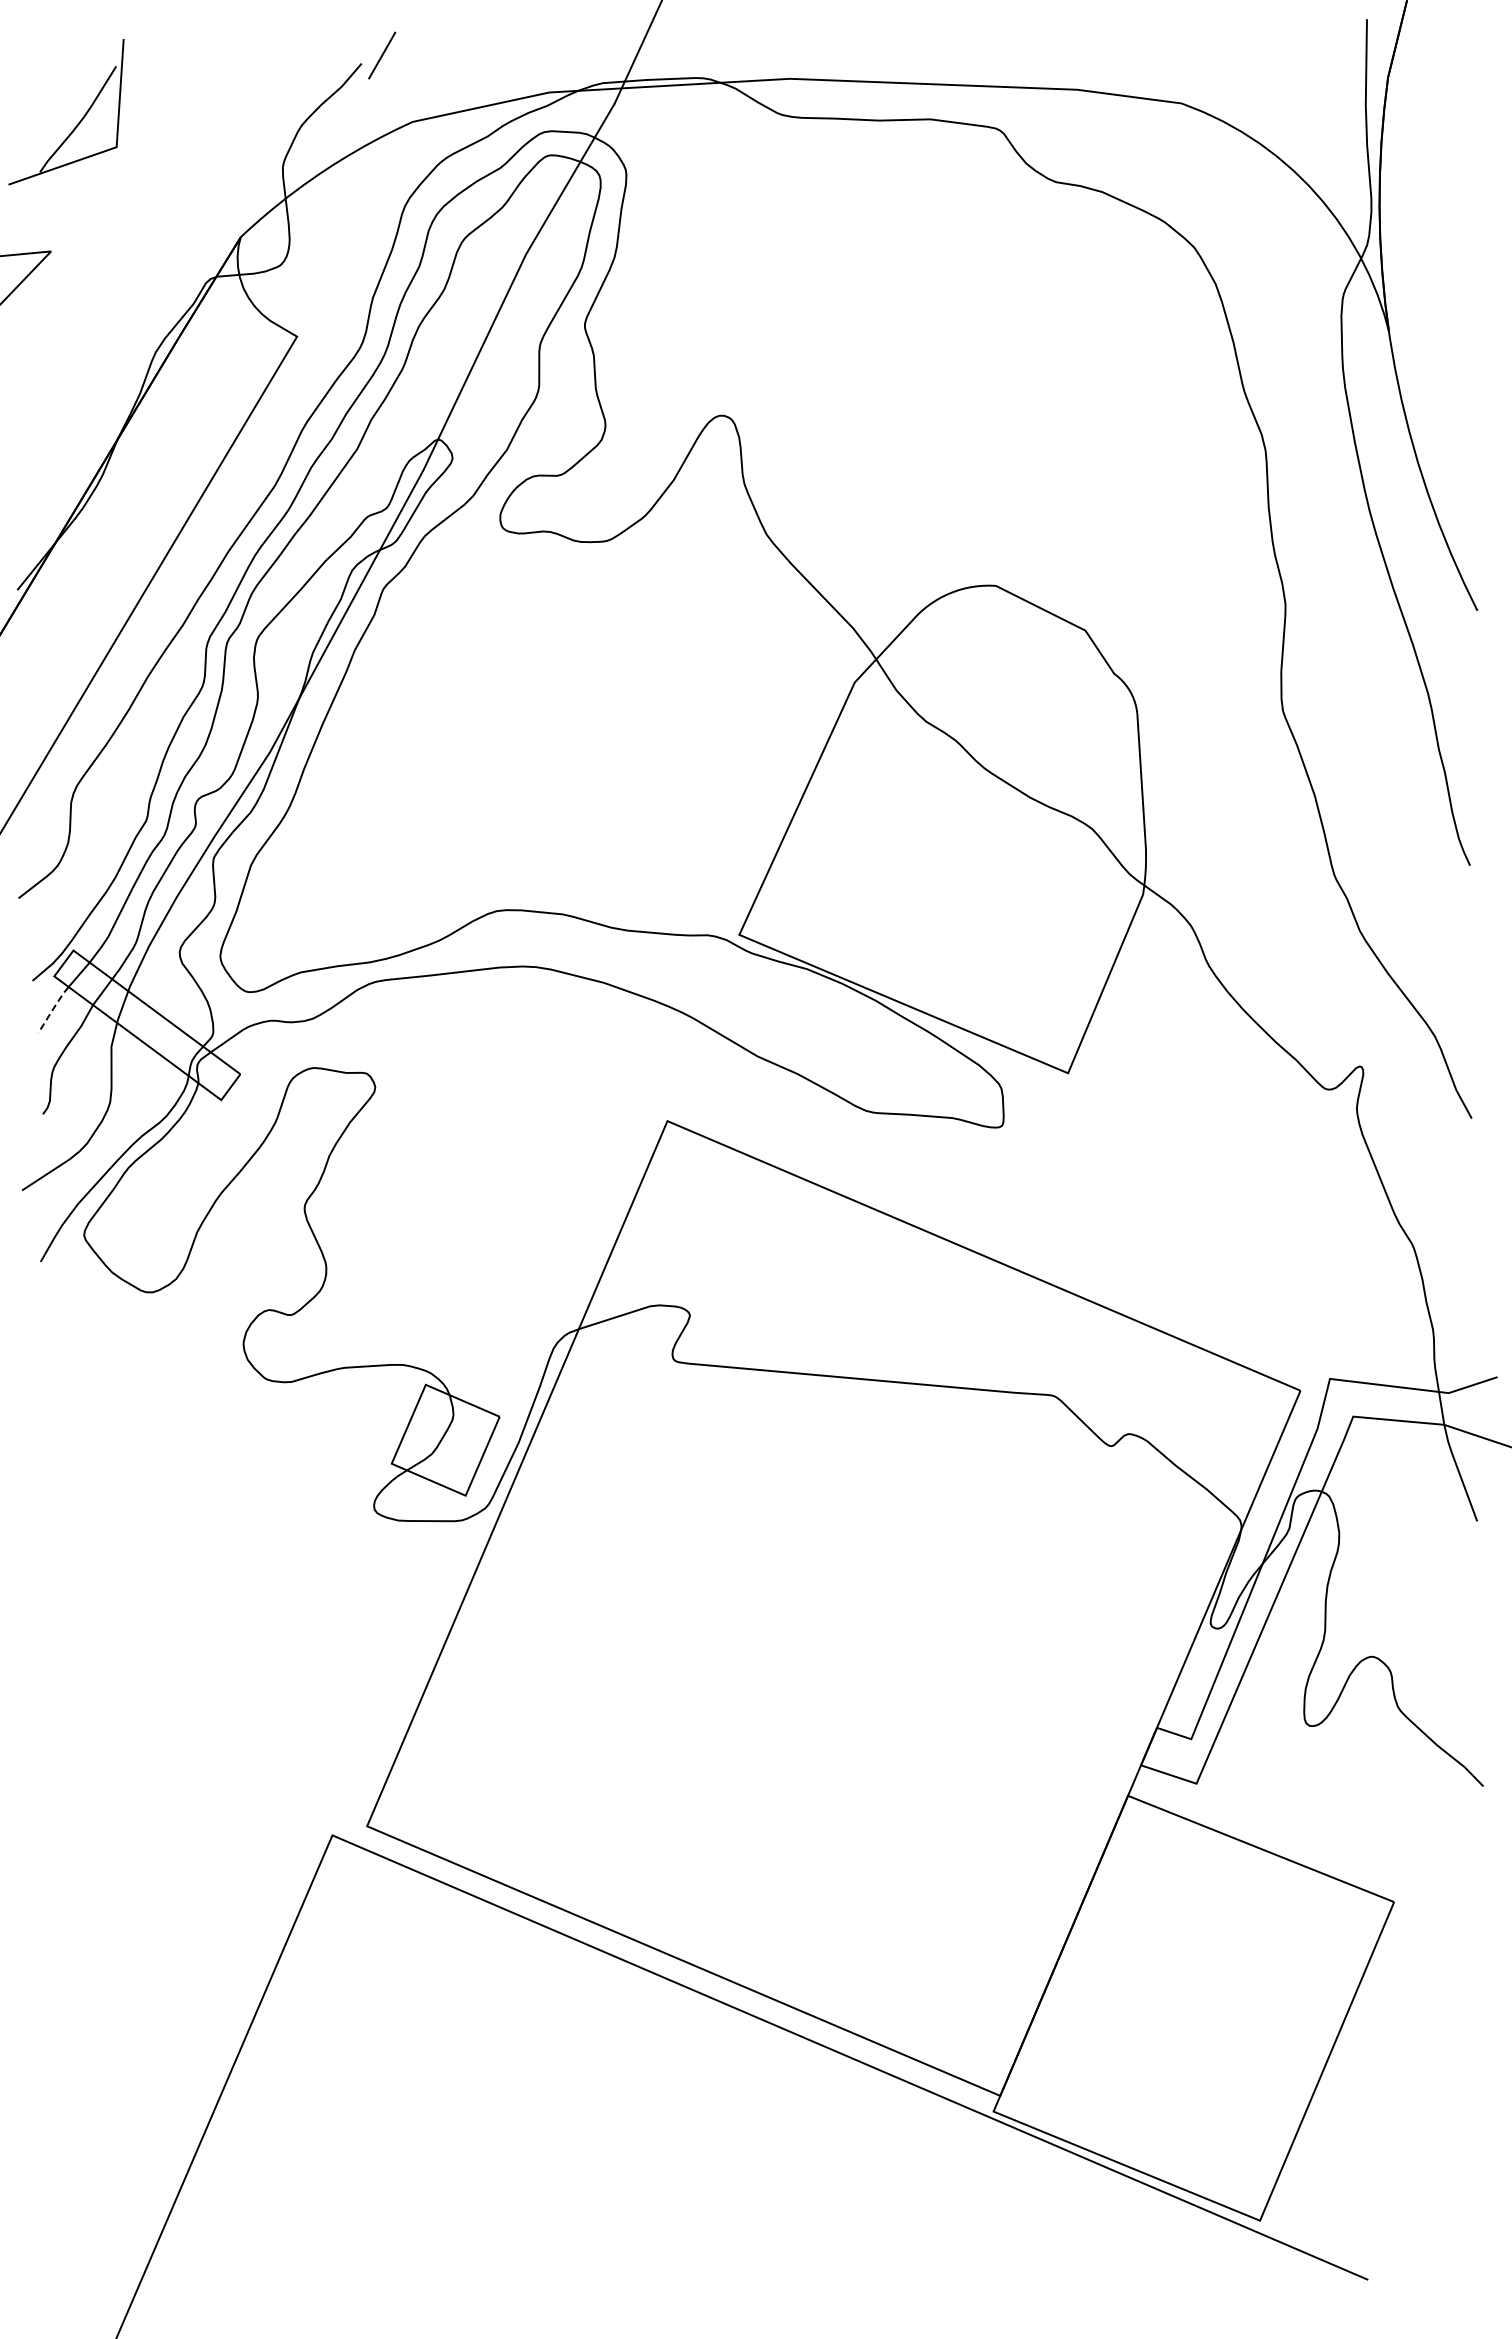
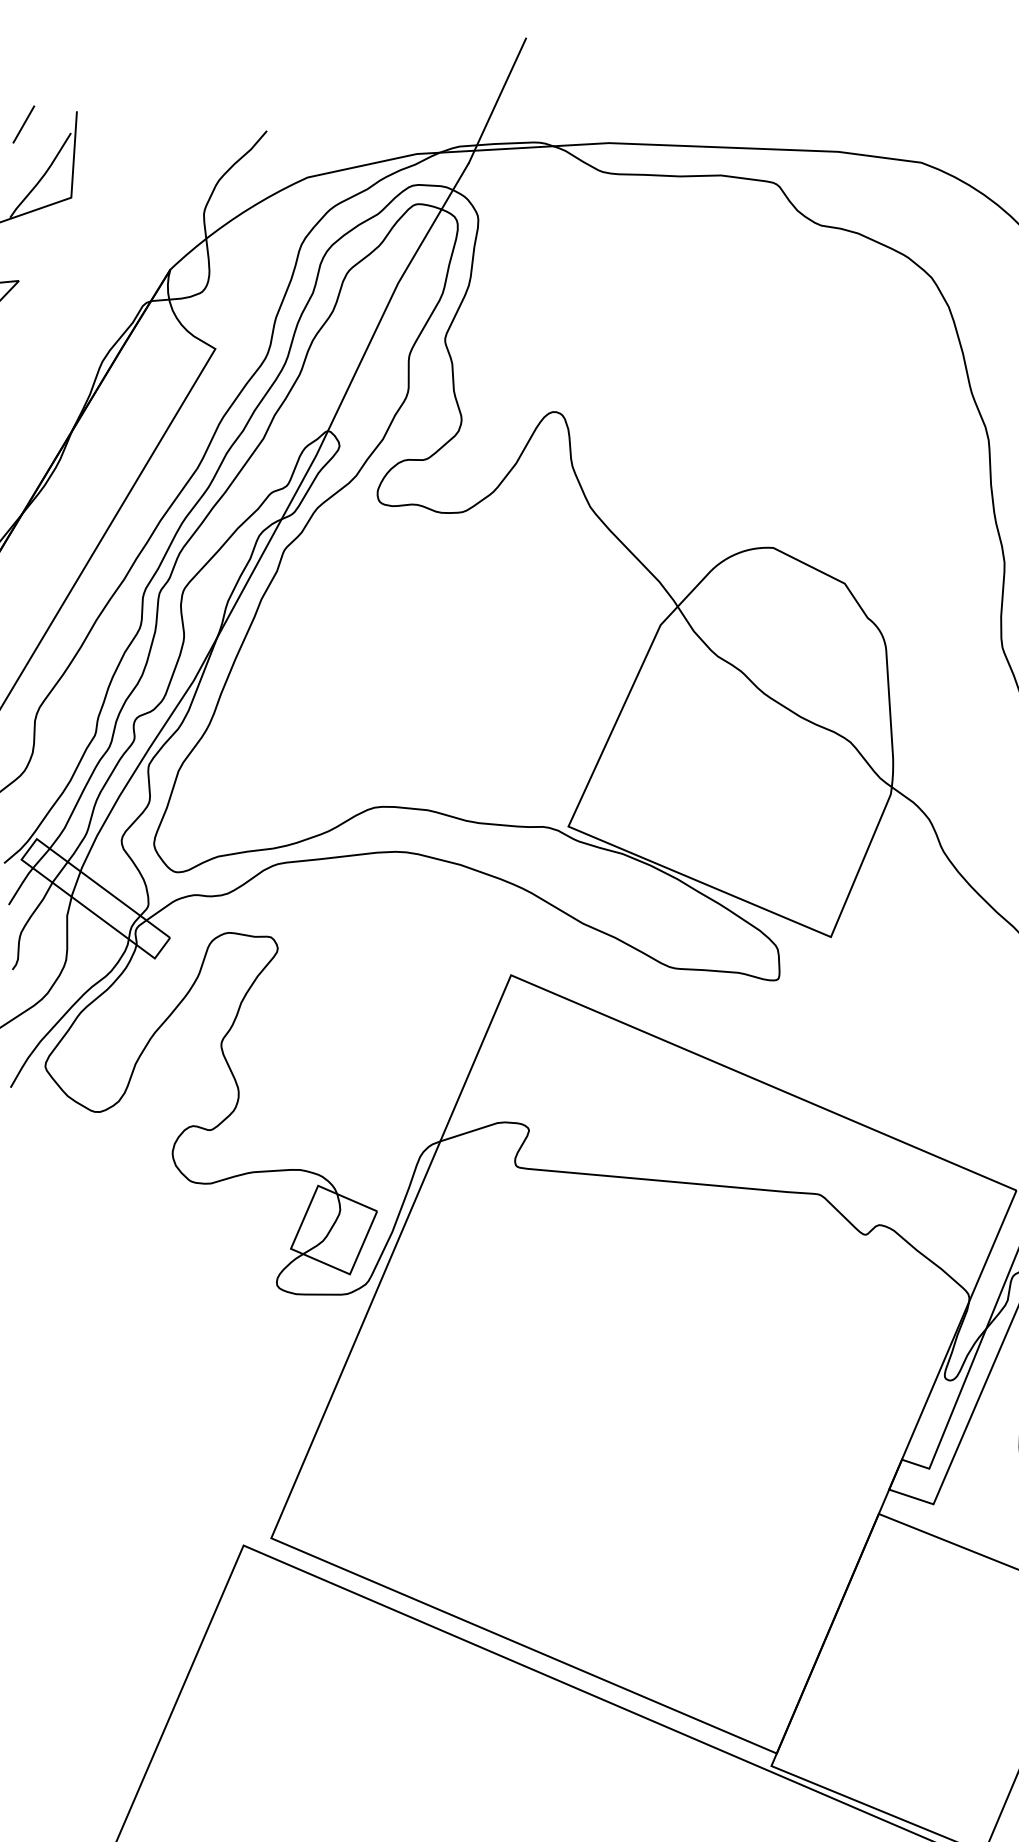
line: (382, 55) -> (24, 124), moved
line: (53, 1009) -> (20, 886), dashed -> solid

